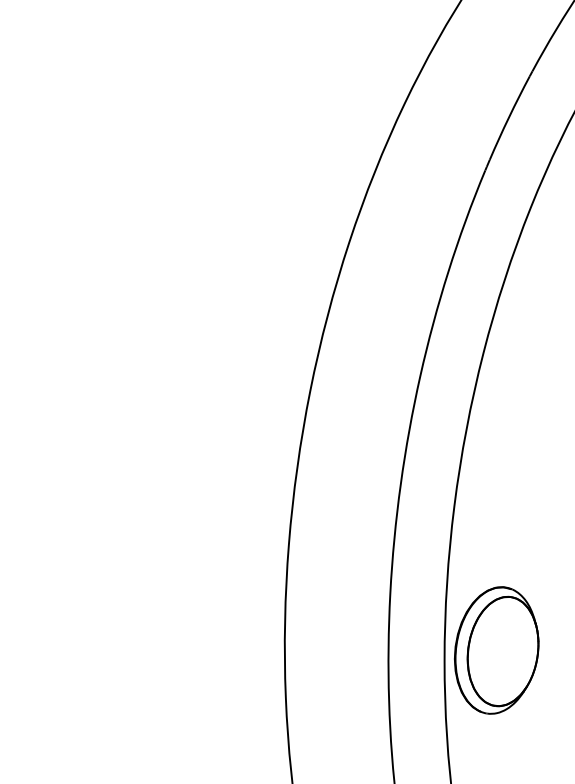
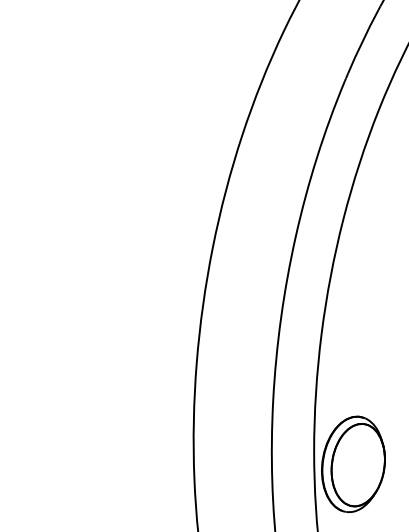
part: (496, 650) -> (353, 464), moved

